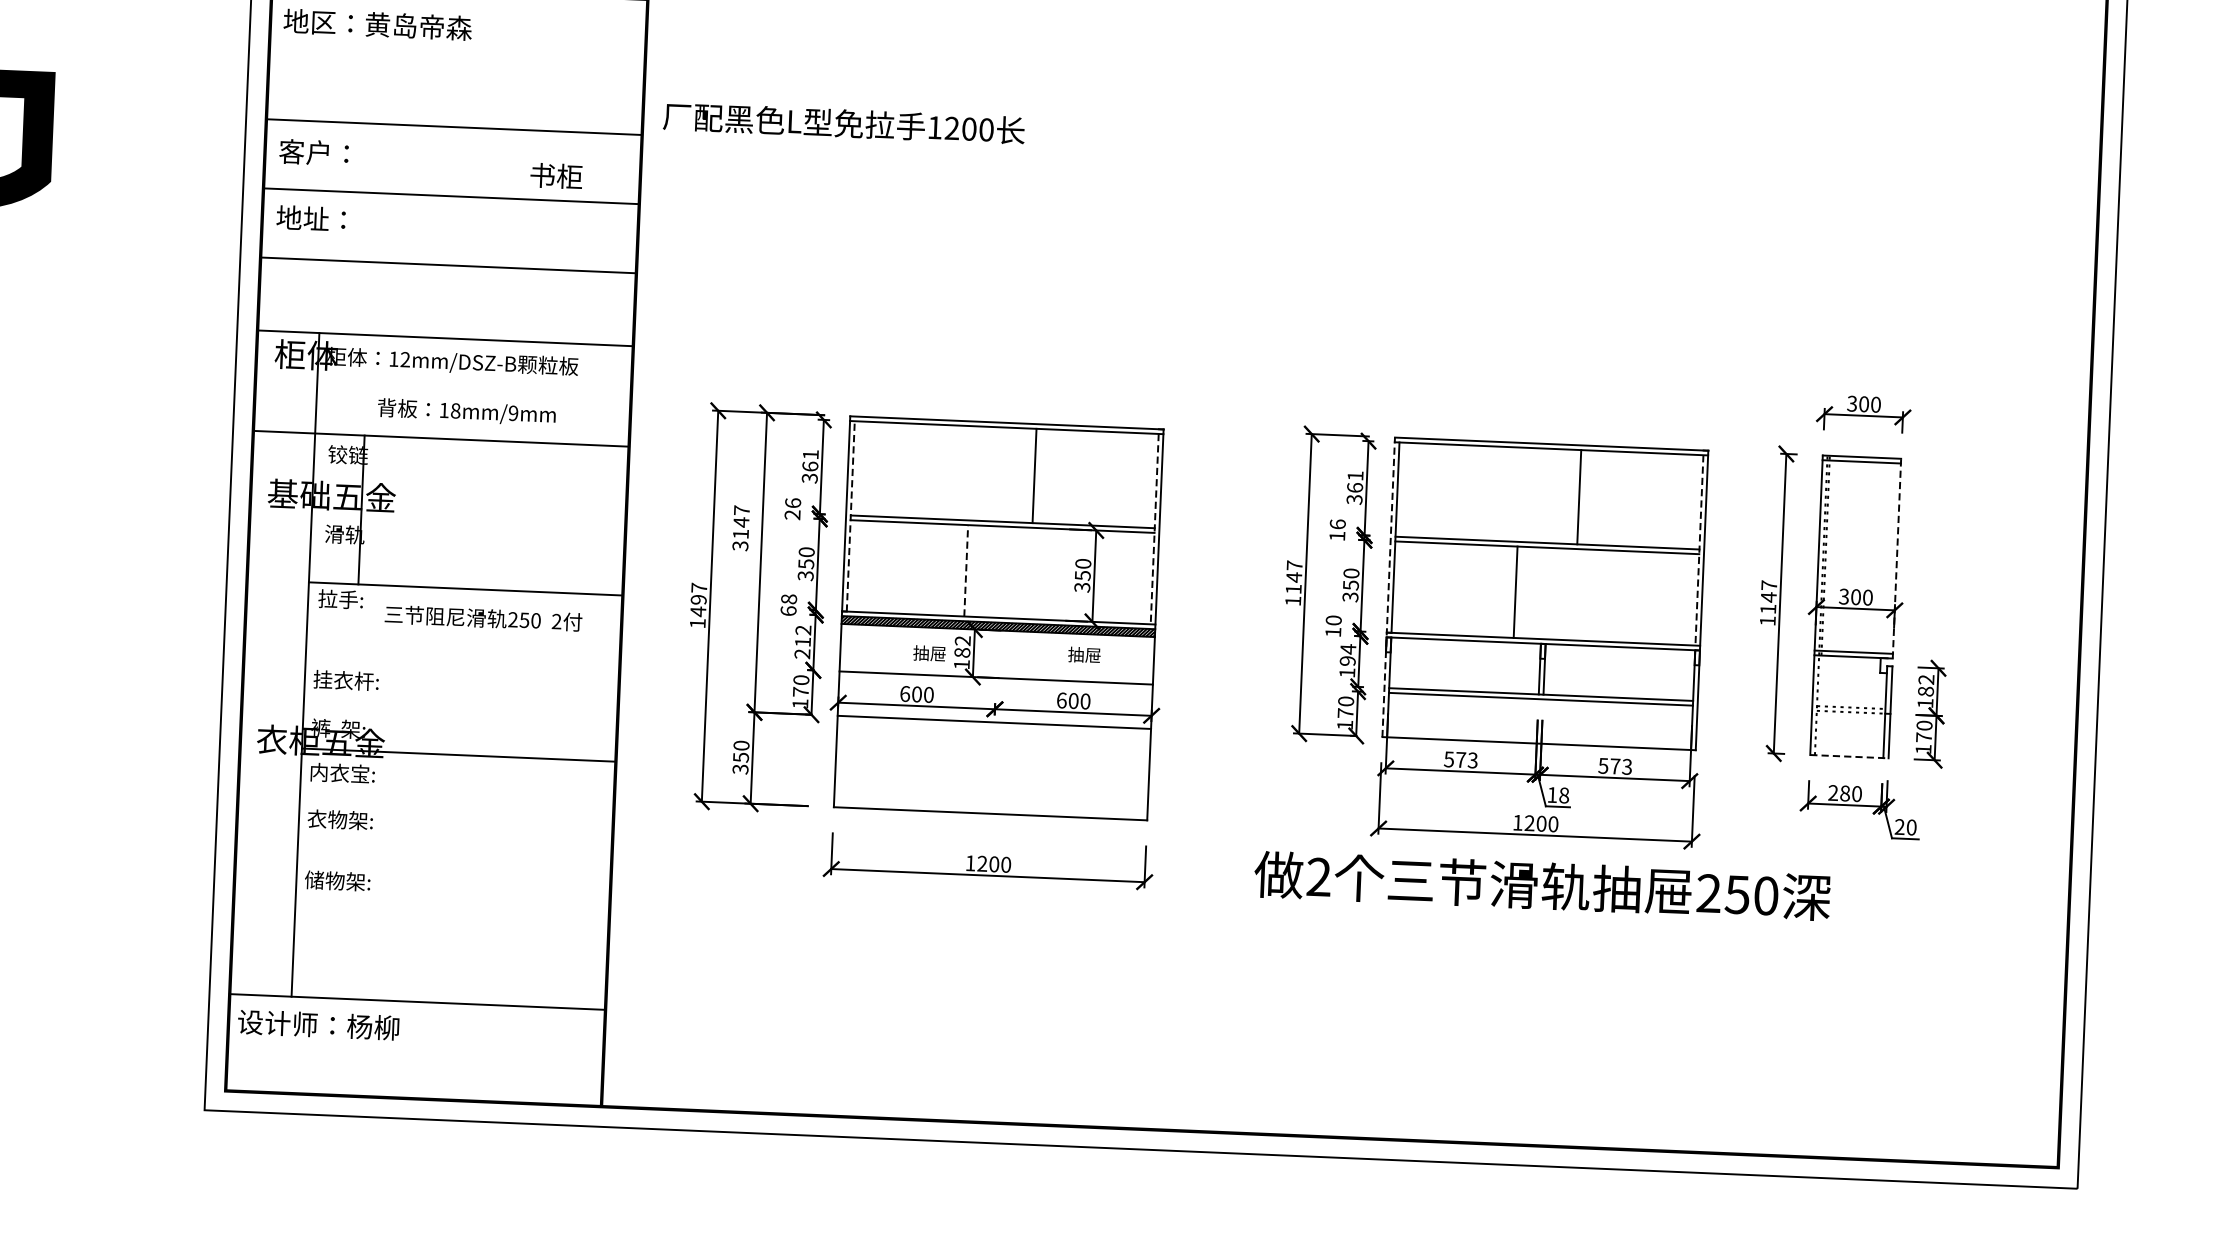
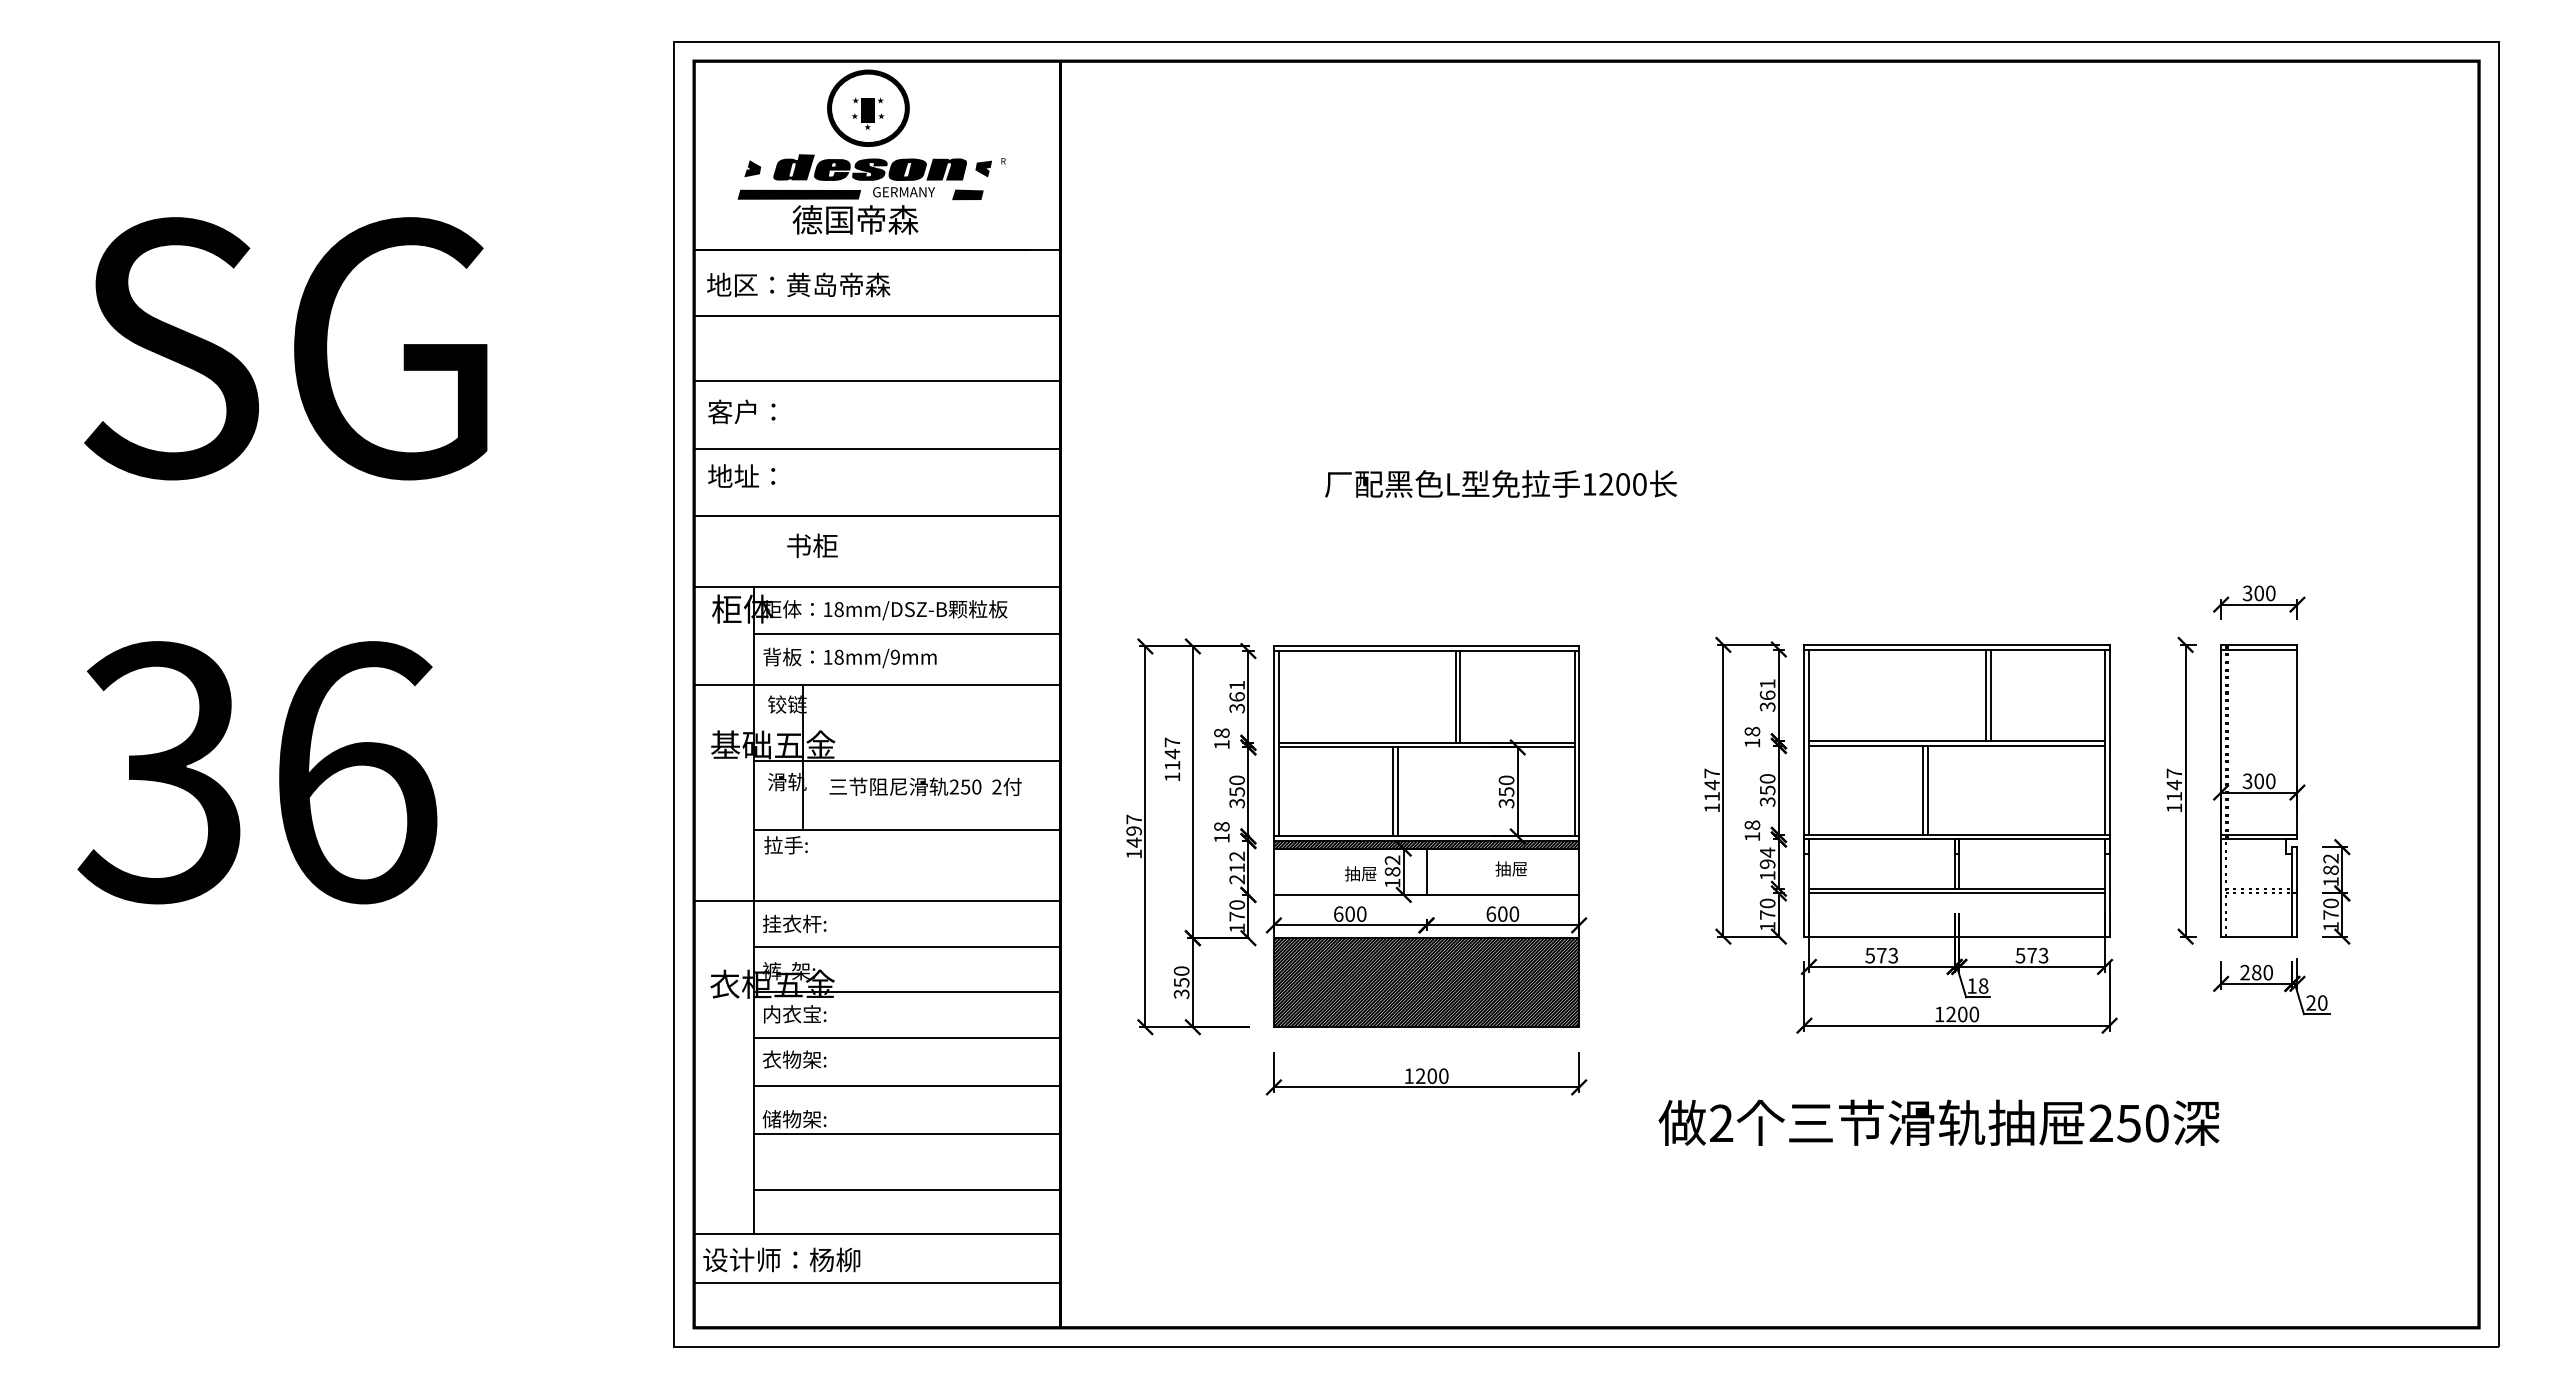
line: (457, 59) -> (877, 315), added
text: (843, 122) -> (1500, 483), moved
text: (556, 175) -> (812, 545), moved
text: (404, 359) -> (838, 609), 12mm/DSZ-B -> 18mm/DSZ-B
line: (474, 388) -> (907, 634), added
text: (466, 411) -> (849, 657), moved
line: (1039, 475) -> (1460, 696), added
line: (1583, 497) -> (1990, 695), added
text: (792, 508) -> (1221, 738), 26 -> 18
line: (850, 516) -> (1278, 743), dashed -> solid
line: (469, 518) -> (907, 761), added
text: (1337, 524) -> (1752, 731), 16 -> 18
line: (1154, 528) -> (1574, 743), dashed -> solid
text: (740, 545) -> (1172, 776), 3147 -> 1147
line: (1699, 550) -> (2105, 742), dashed -> solid
line: (1897, 557) -> (2297, 741), dashed -> solid
line: (965, 570) -> (1392, 791), dashed -> solid
line: (970, 570) -> (1397, 791), added
line: (1388, 587) -> (1804, 790), dashed -> solid
line: (1511, 591) -> (1923, 789), added
text: (788, 610) -> (1221, 837), 68 -> 18
text: (483, 618) -> (925, 786), moved
text: (1333, 619) -> (1752, 824), 10 -> 18
line: (997, 653) -> (1426, 871), added
line: (432, 661) -> (877, 901), added
line: (461, 709) -> (907, 947), added
line: (1849, 756) -> (2259, 936), dashed -> solid
hatch: (992, 767) -> (1426, 982), added
line: (457, 803) -> (907, 1038), added
line: (455, 852) -> (907, 1086), added
text: (1541, 885) -> (1938, 1122), moved
line: (453, 900) -> (907, 1133), added
line: (450, 958) -> (907, 1189), added
line: (415, 1052) -> (877, 1282), added

